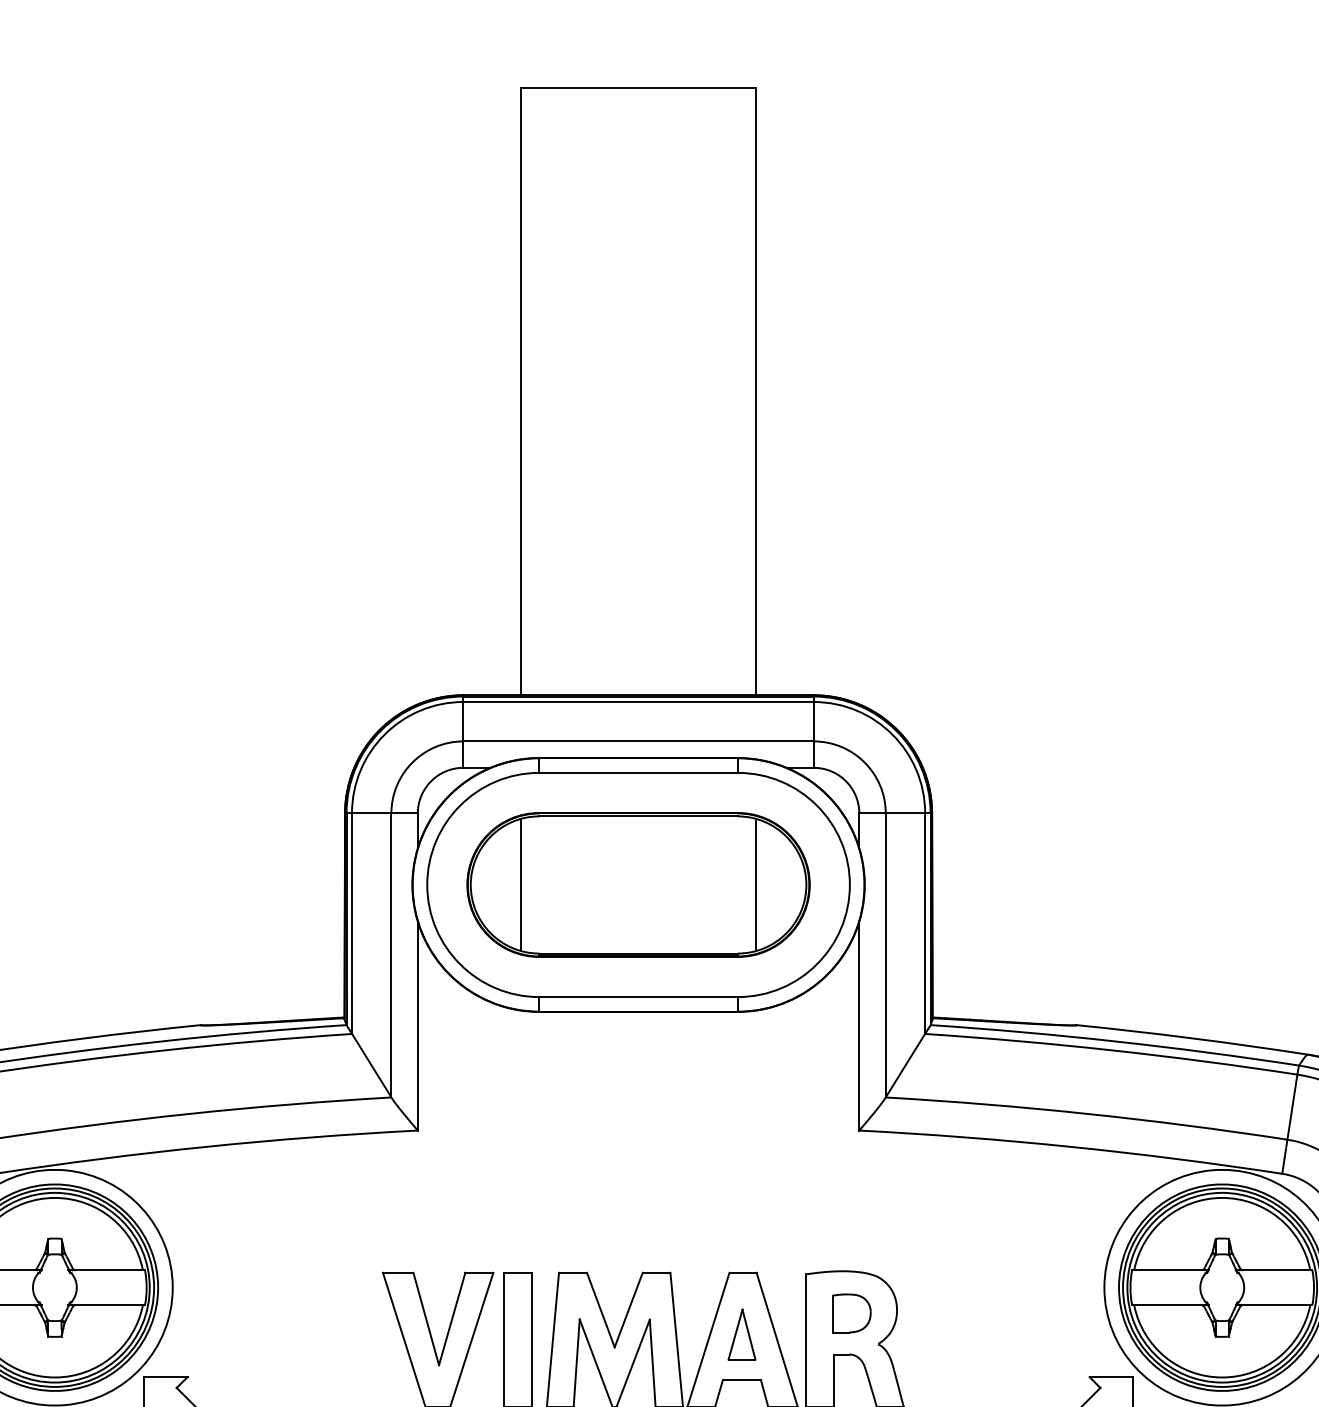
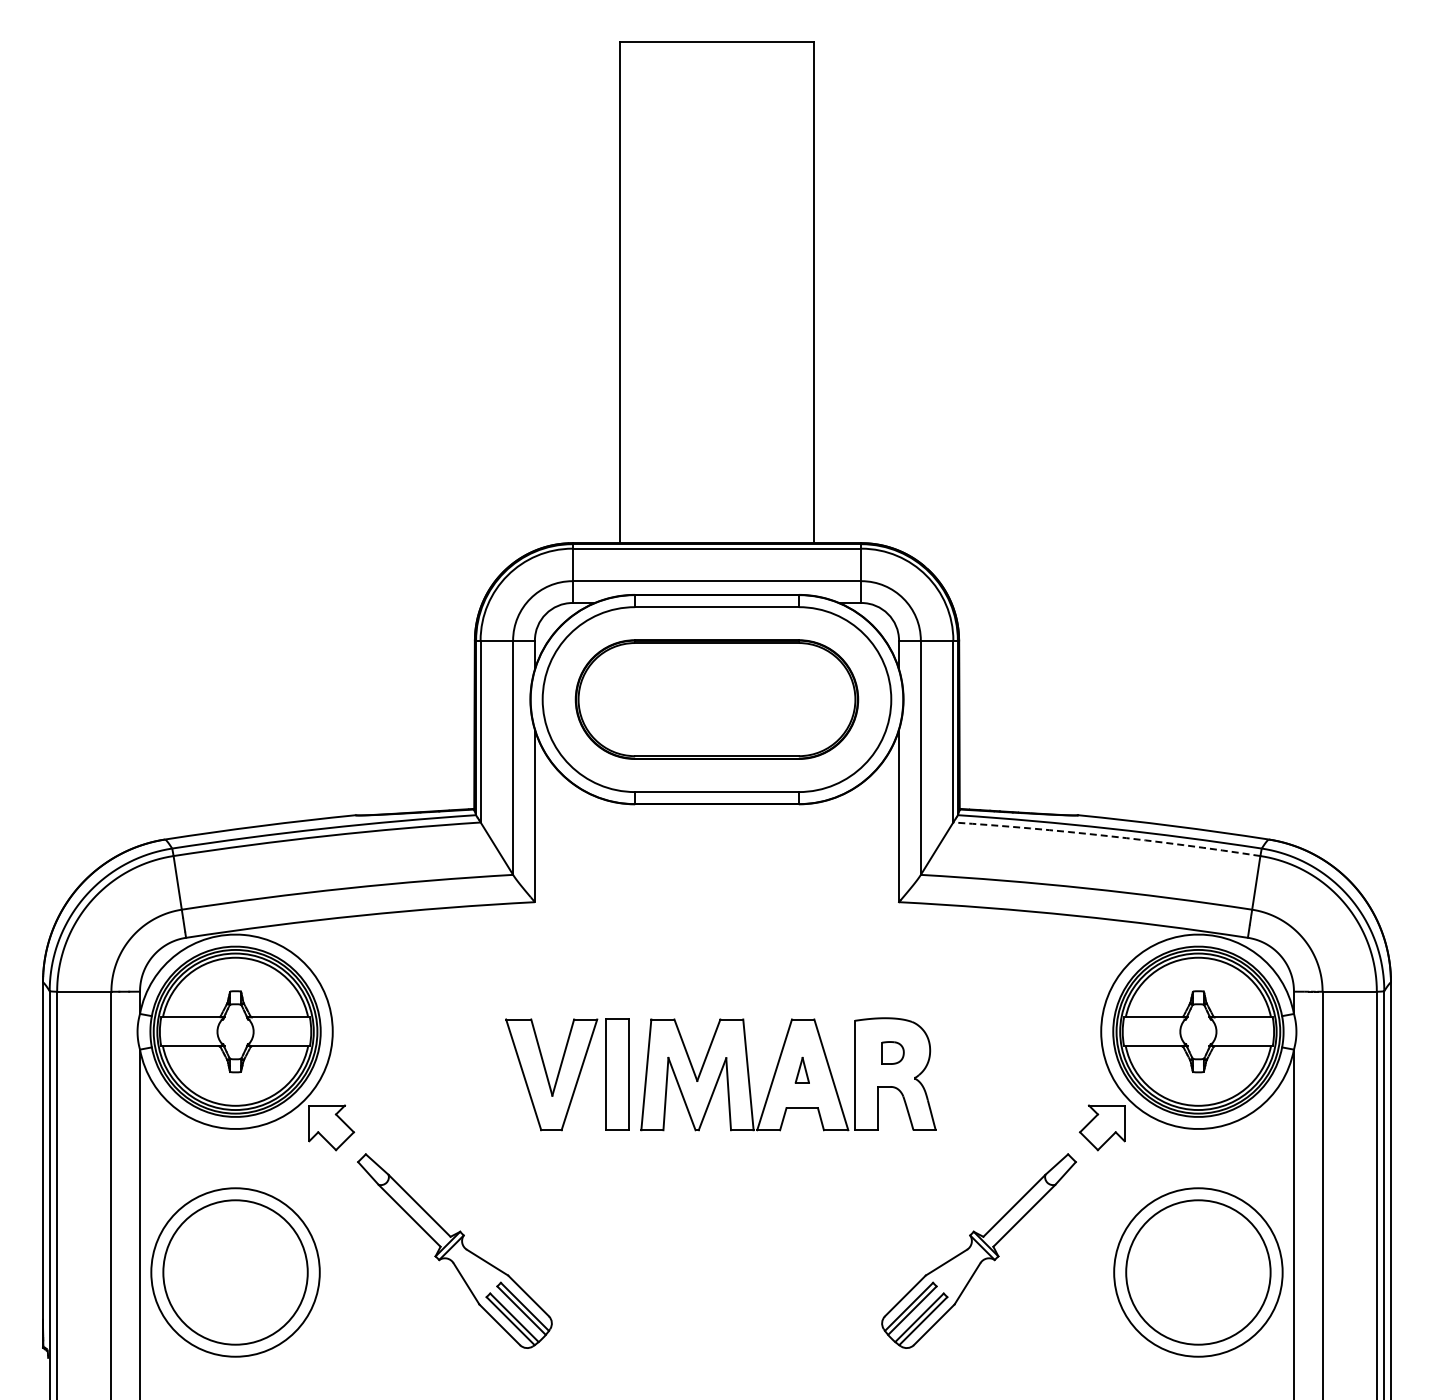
line: (521, 884) -> (620, 699), removed
line: (755, 884) -> (813, 699), removed
arc: (1112, 1049) -> (1107, 835), solid -> dashed
part: (851, 1312) -> (892, 1052), size x0.7
part: (742, 1333) -> (802, 1069), size x0.6

